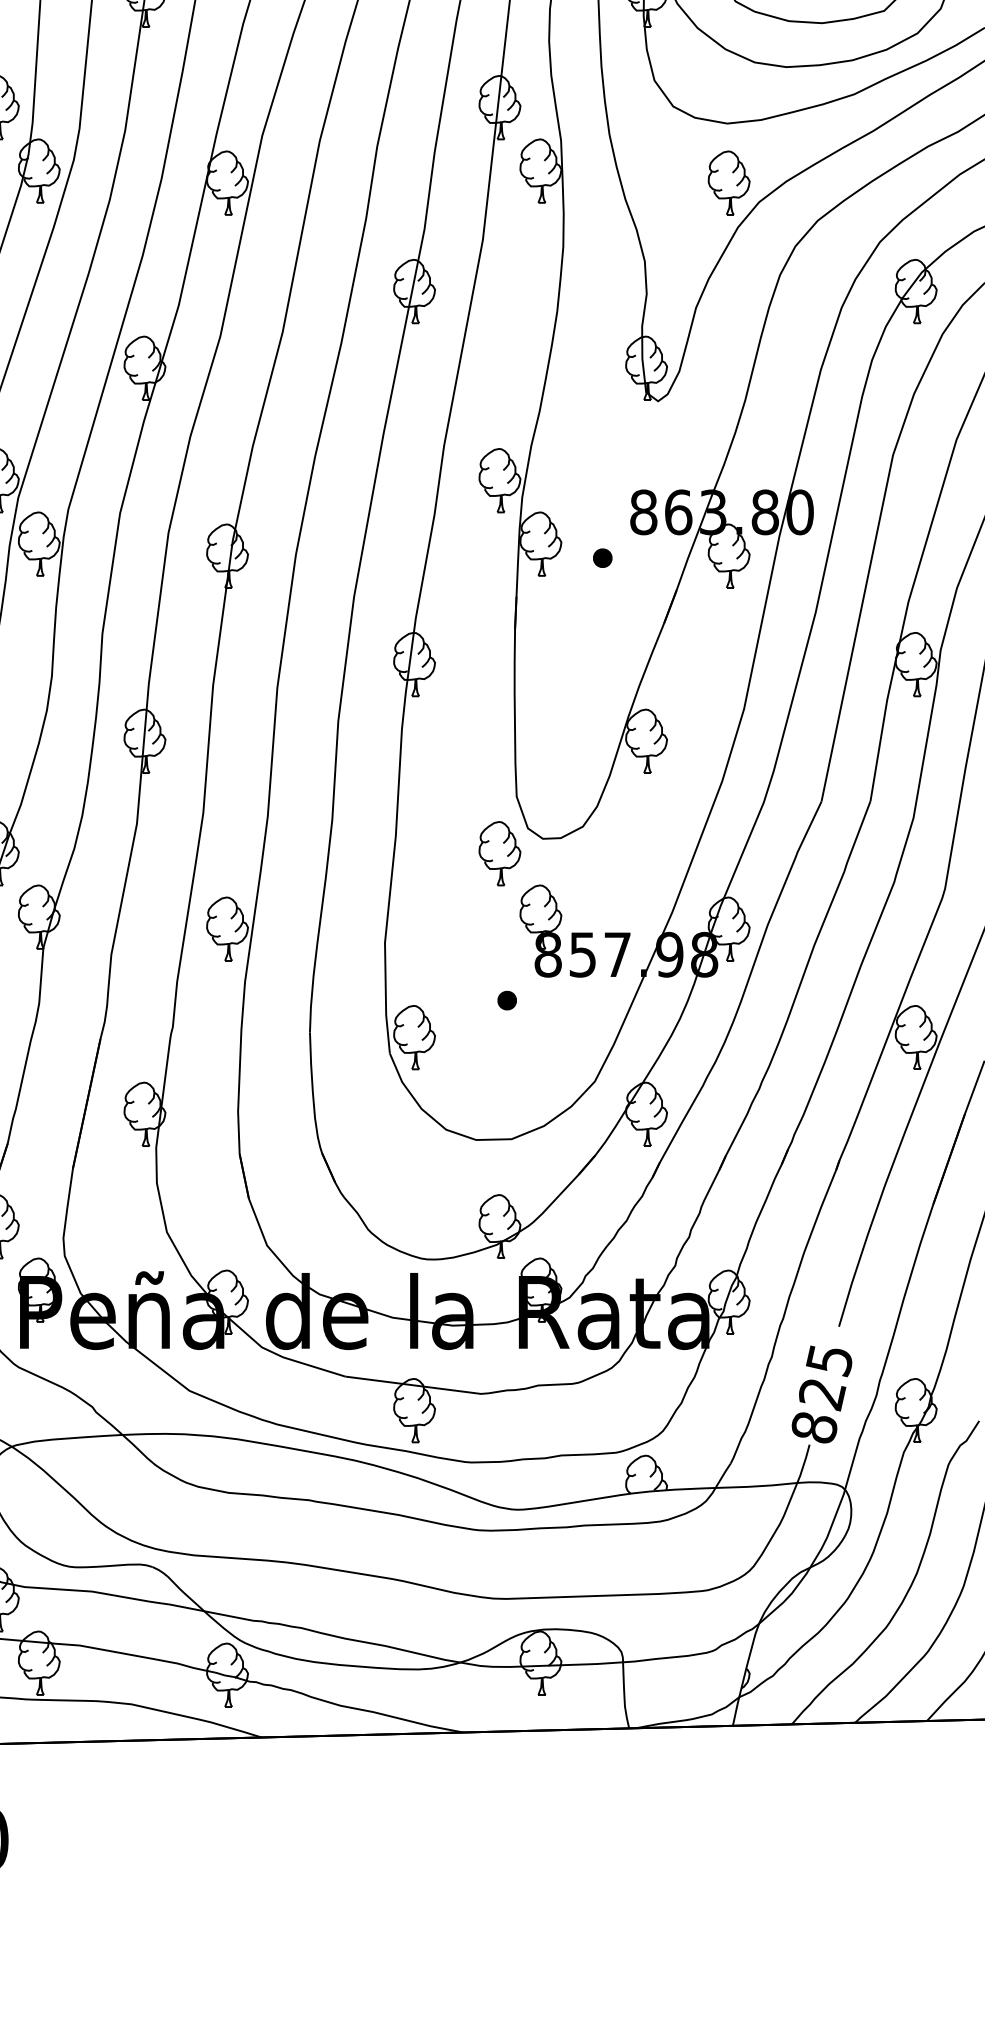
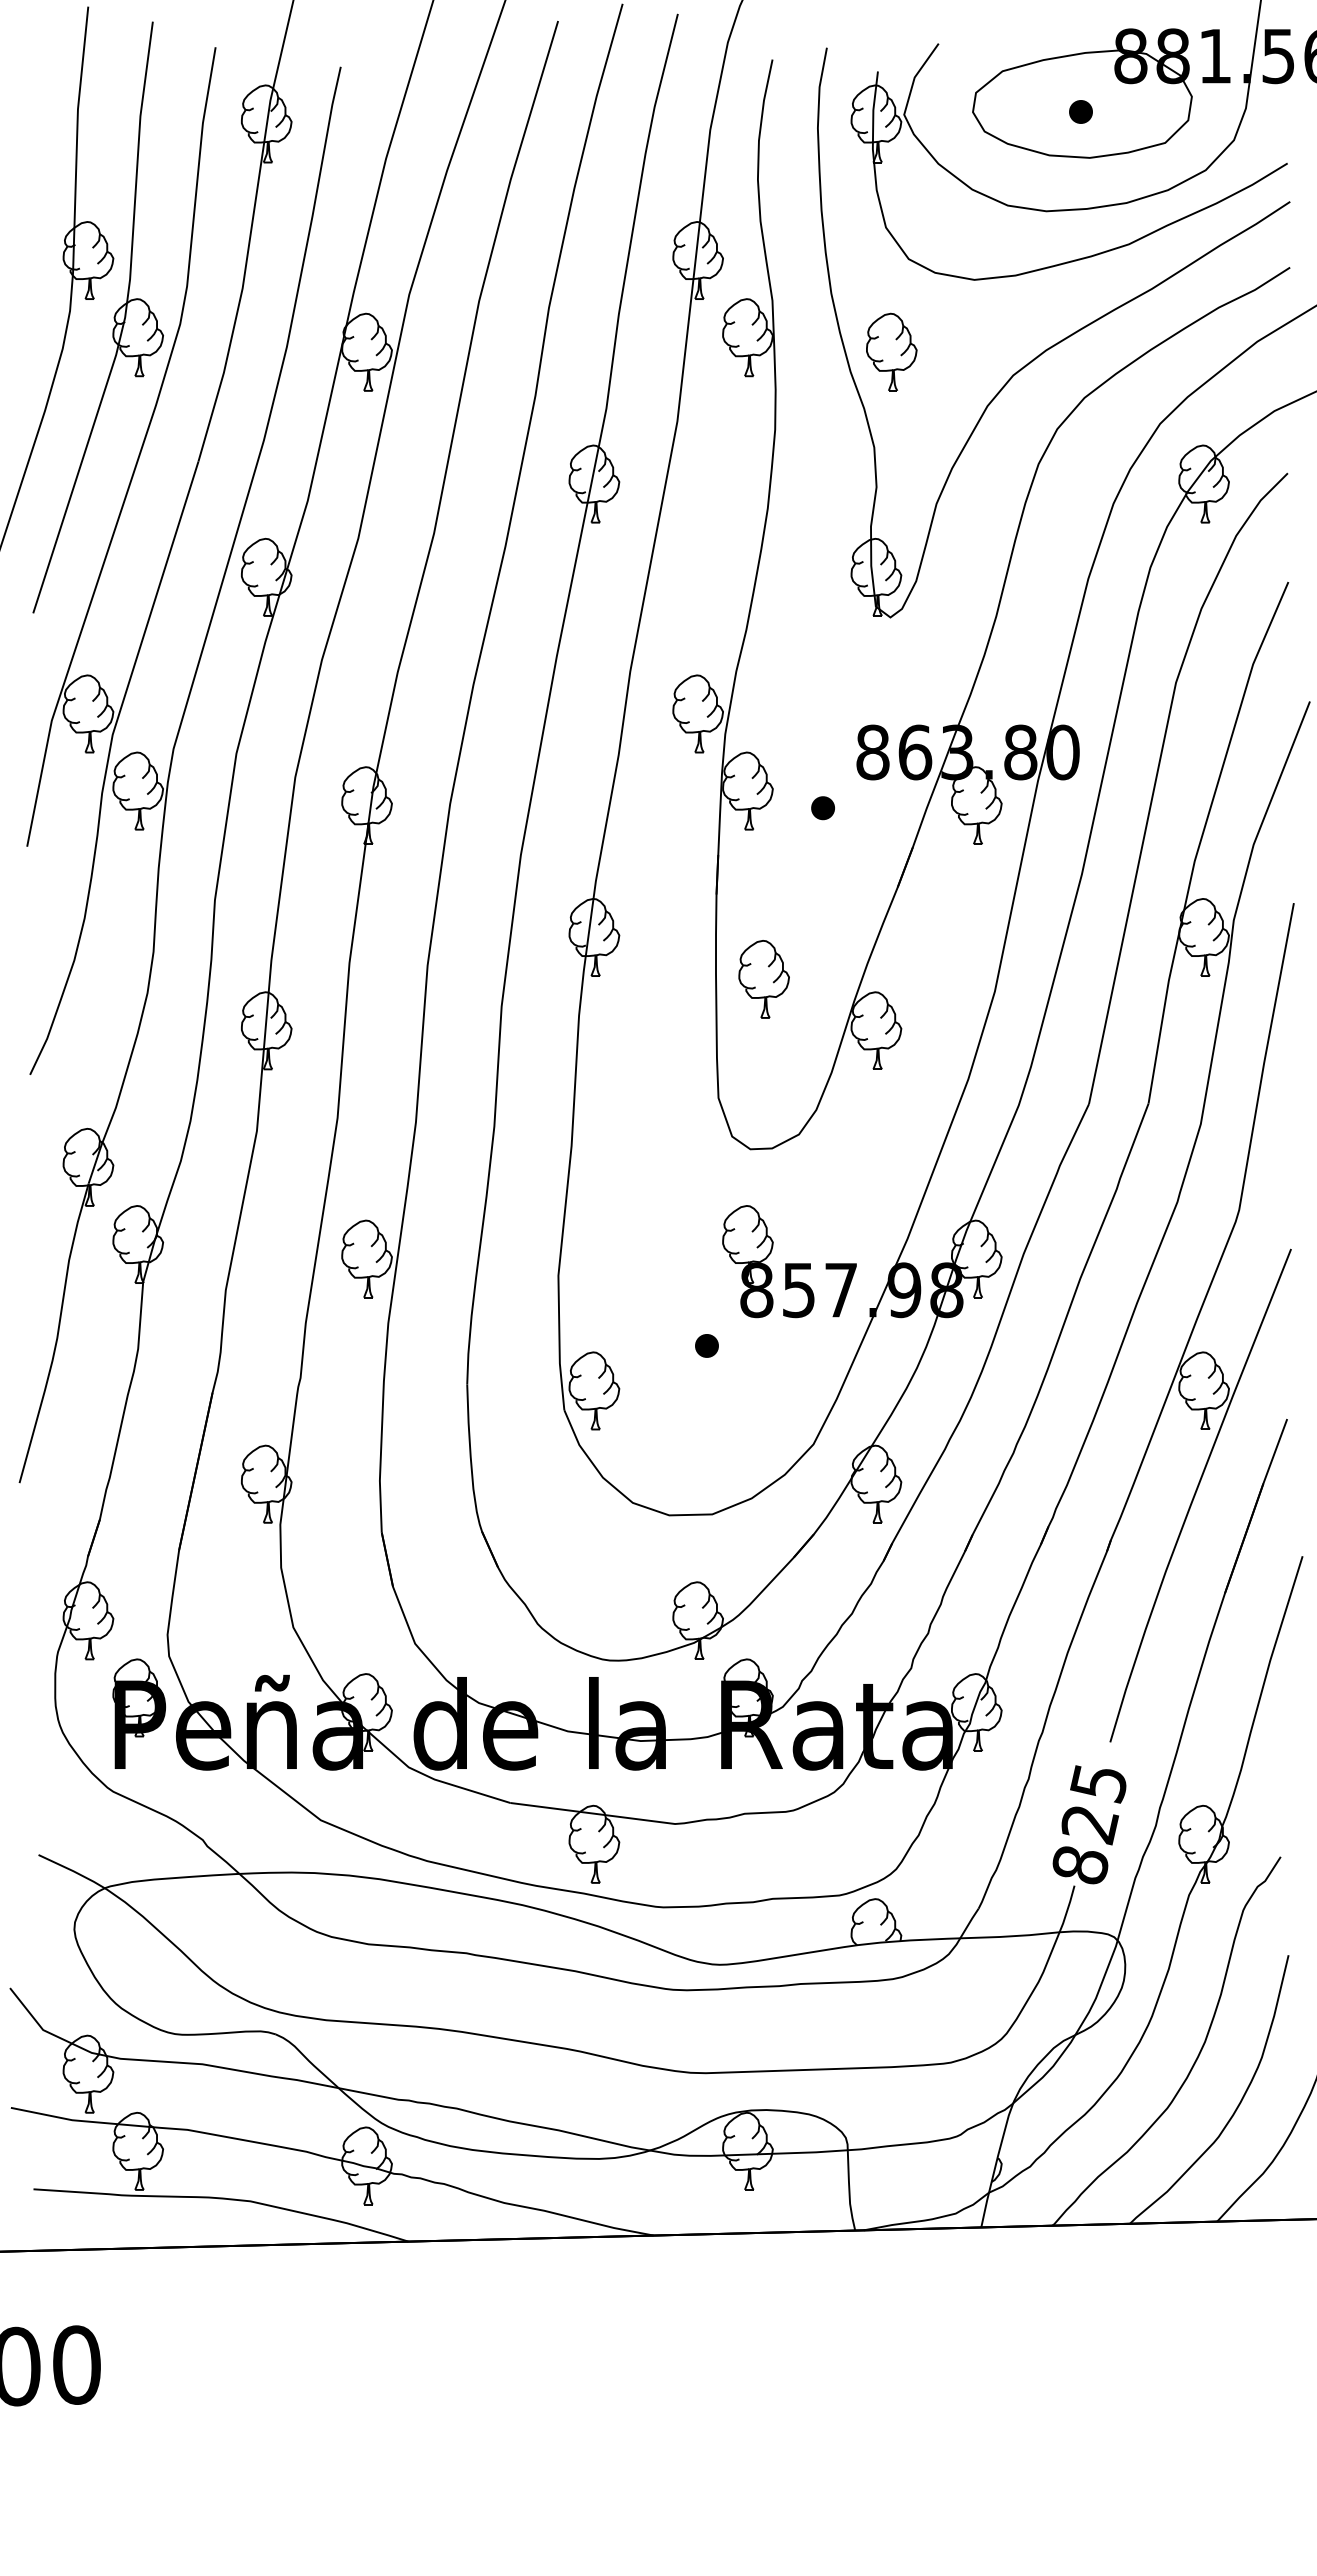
part: (728, 182) -> (891, 351), moved
part: (499, 853) -> (763, 979), moved

